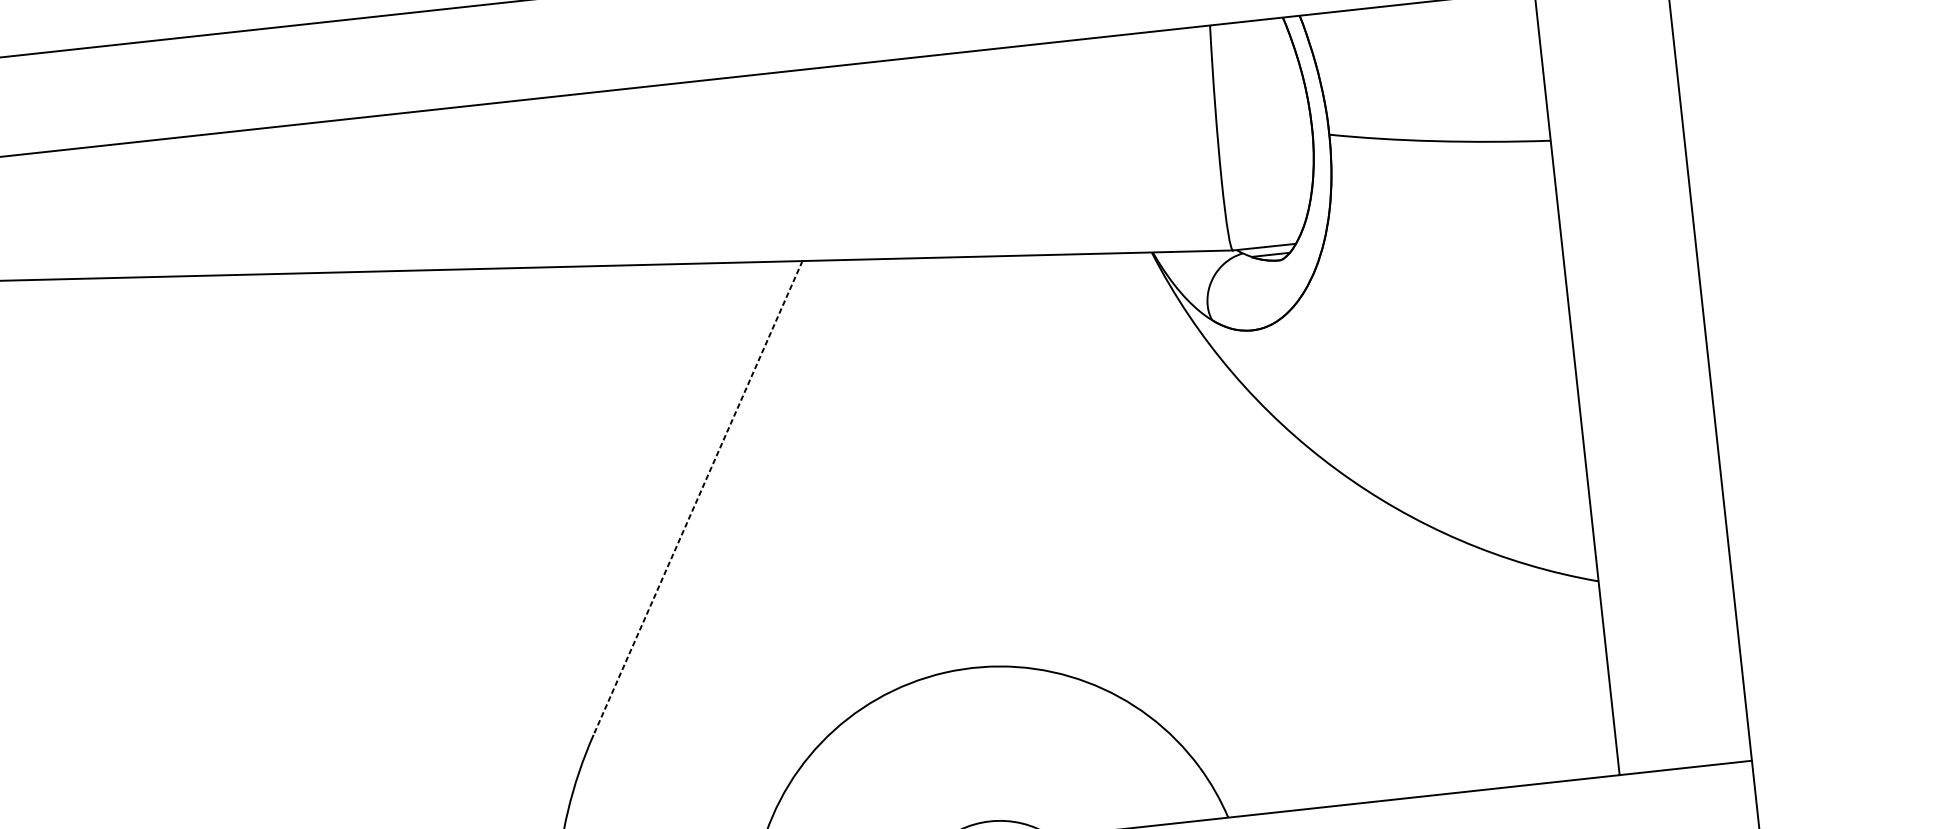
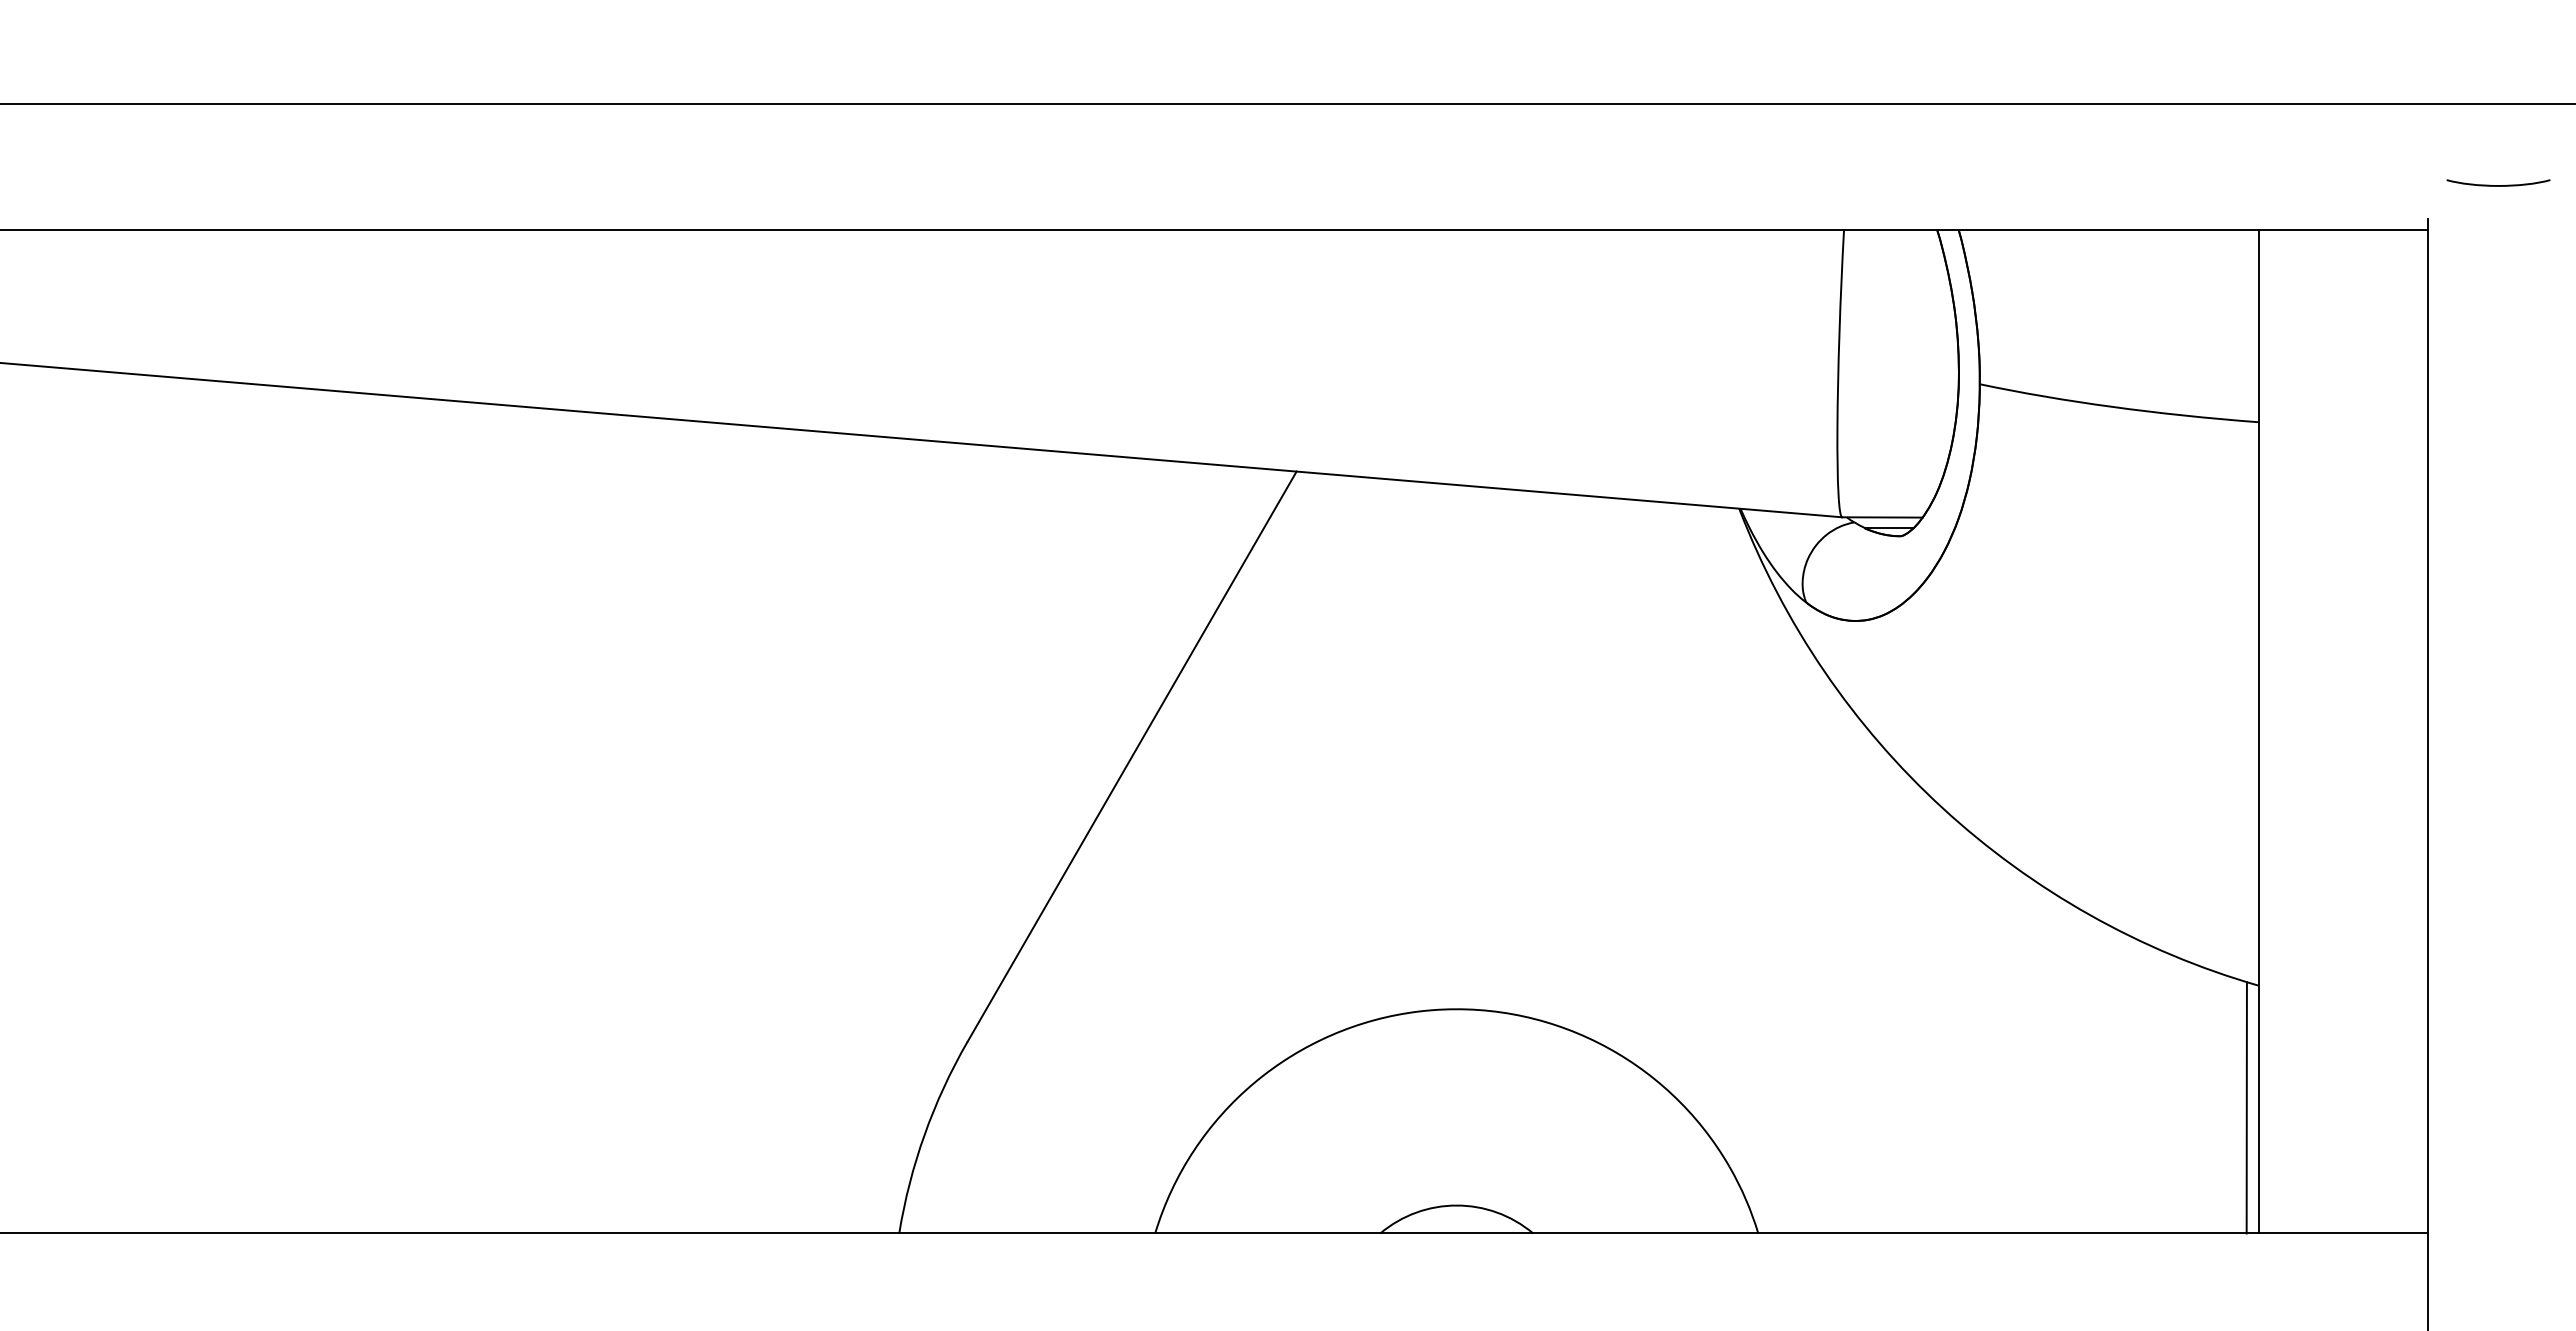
line: (697, 498) -> (1131, 757), dashed -> solid
line: (1599, 677) -> (2246, 1107), added

